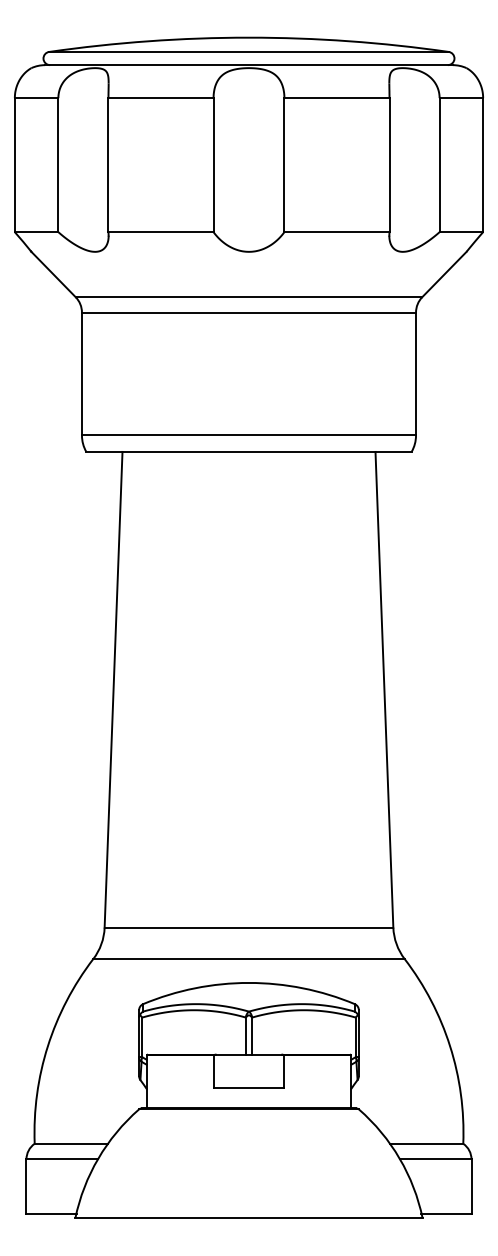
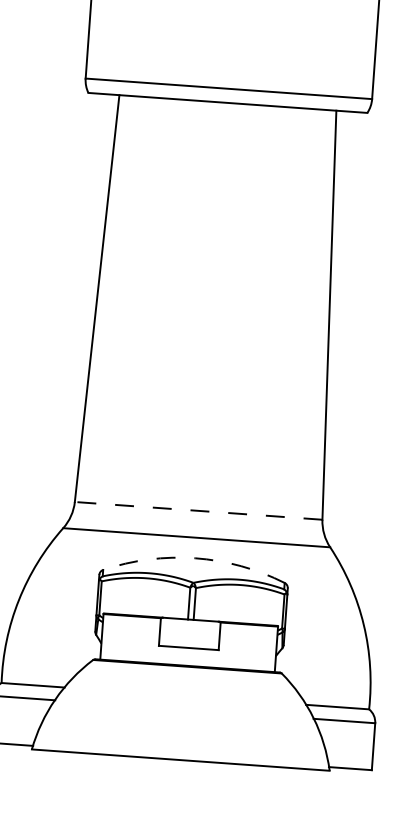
line: (248, 927) -> (198, 510), solid -> dashed
arc: (249, 982) -> (195, 557), solid -> dashed

